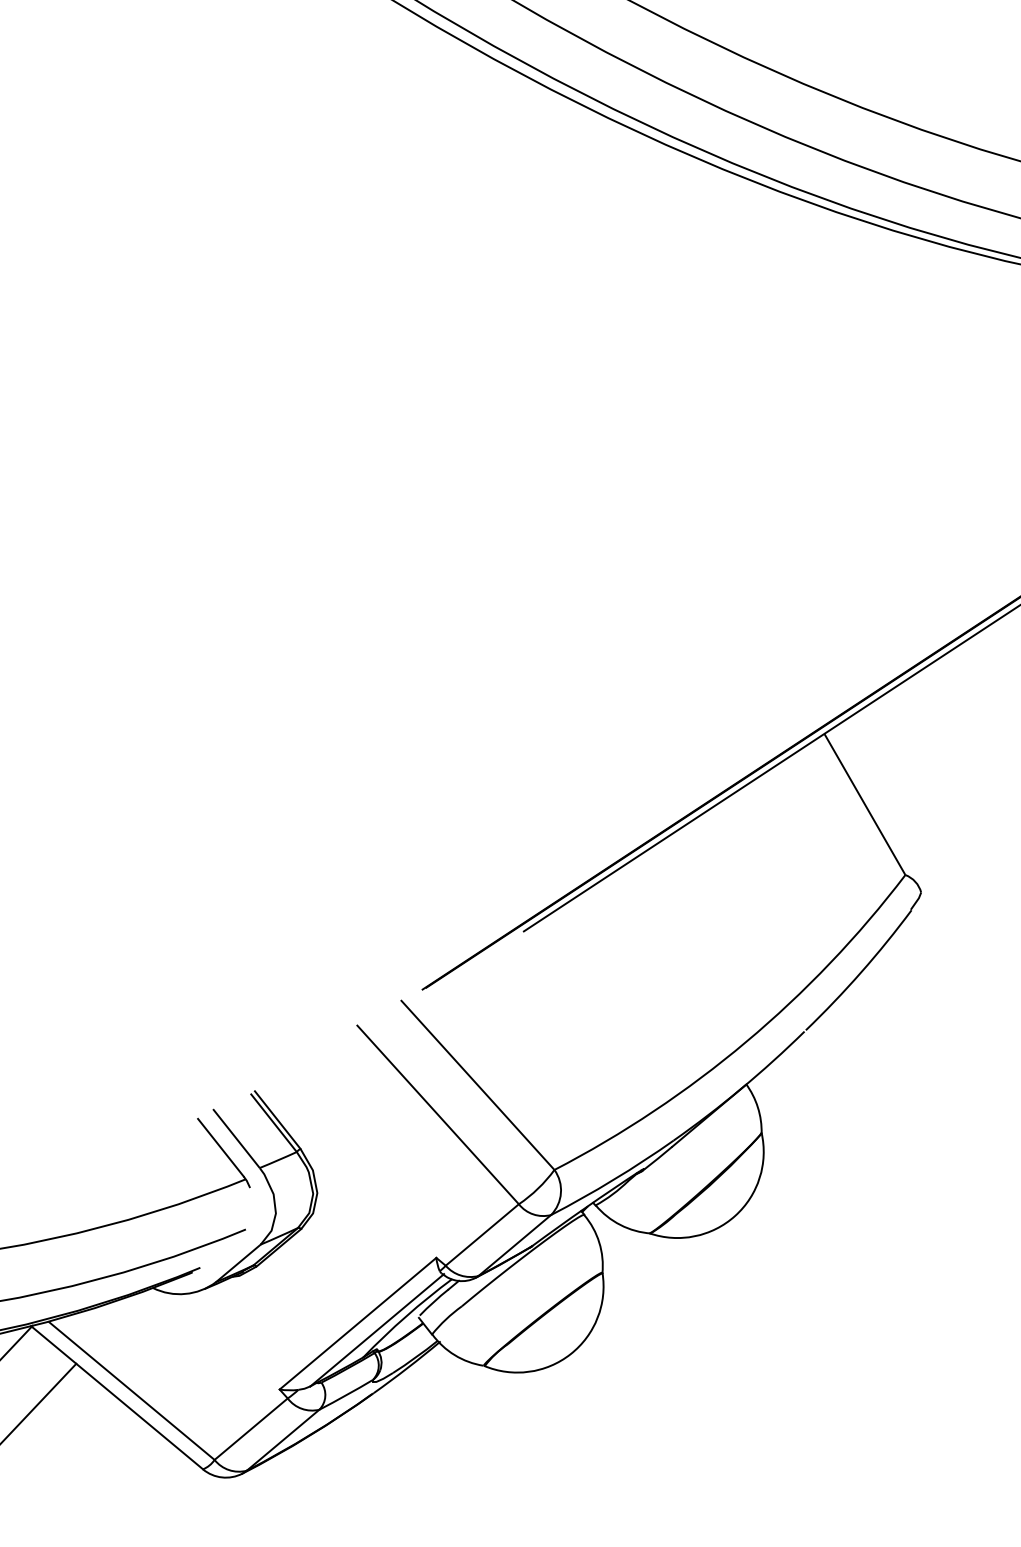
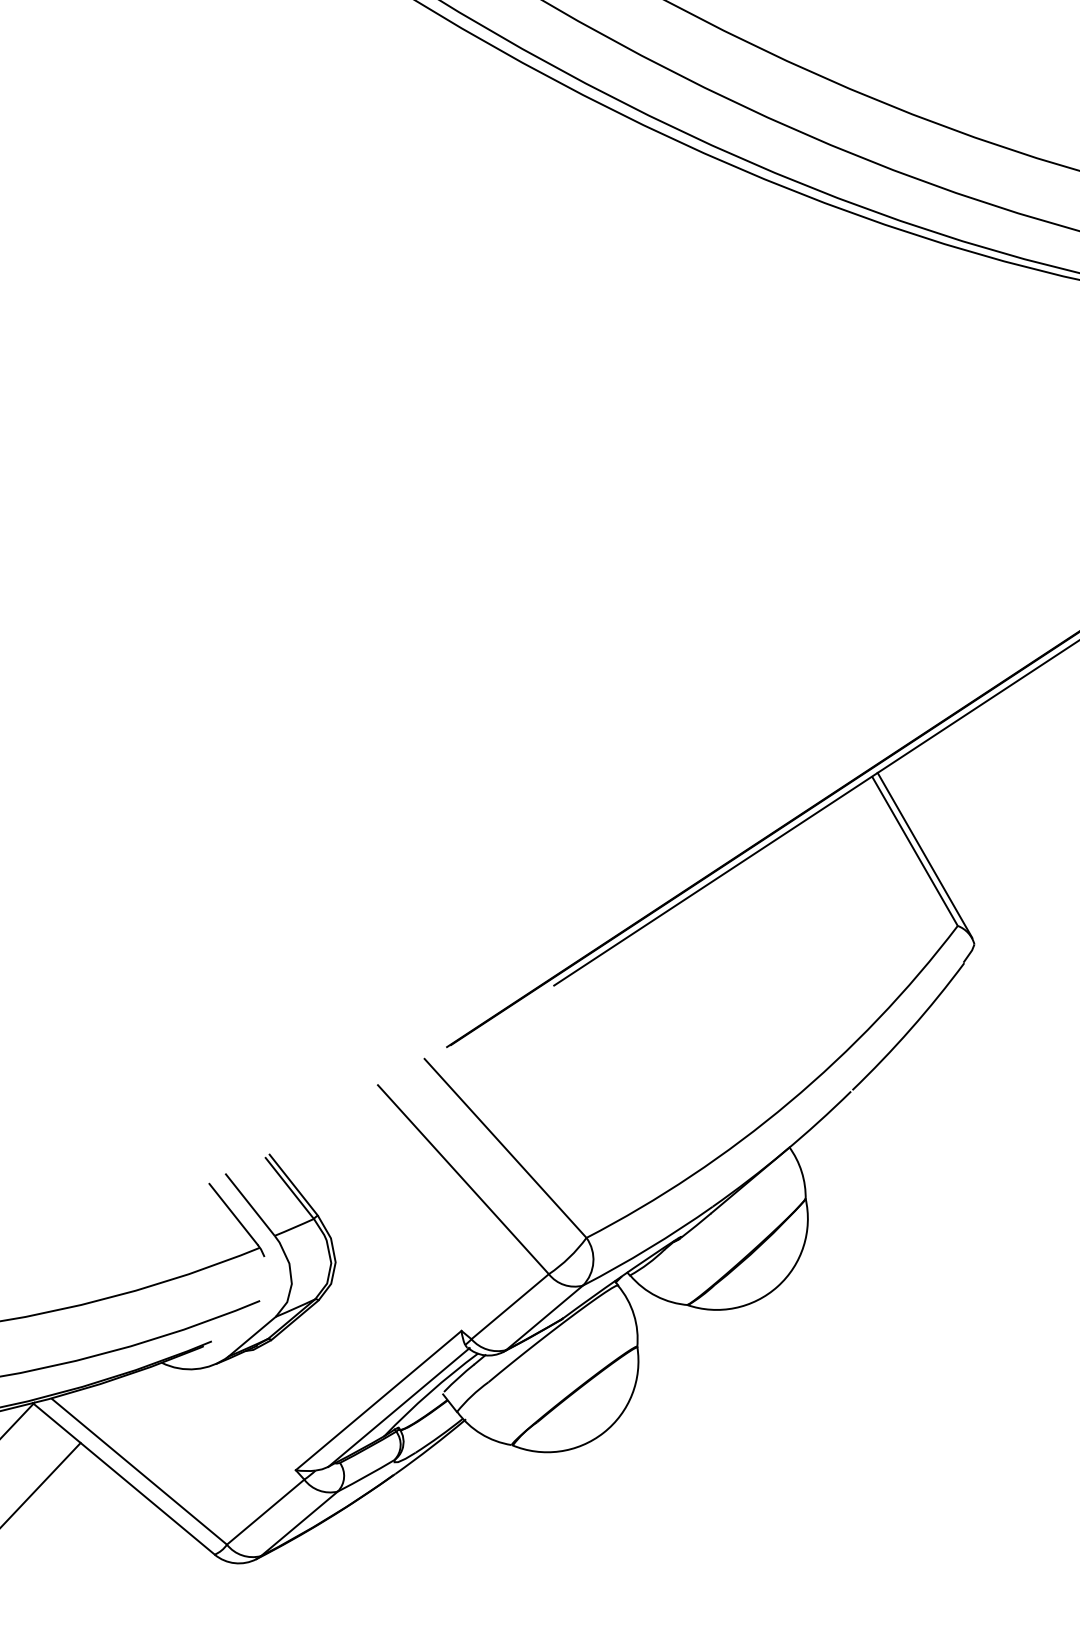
line: (874, 808) -> (925, 855), added

